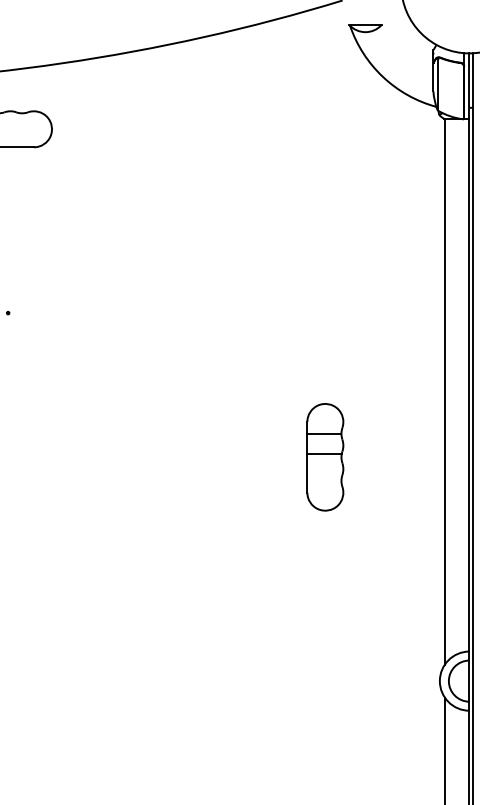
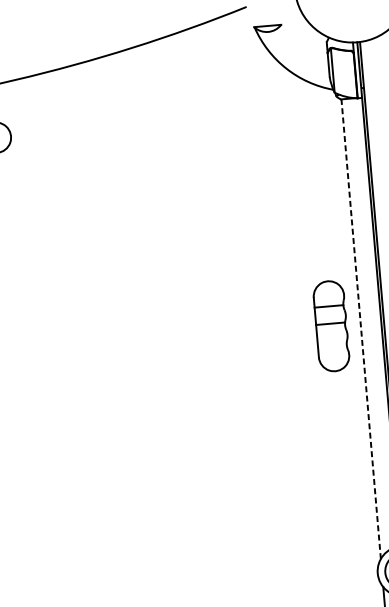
line: (445, 391) -> (361, 328), solid -> dashed
part: (325, 457) -> (331, 326), moved

